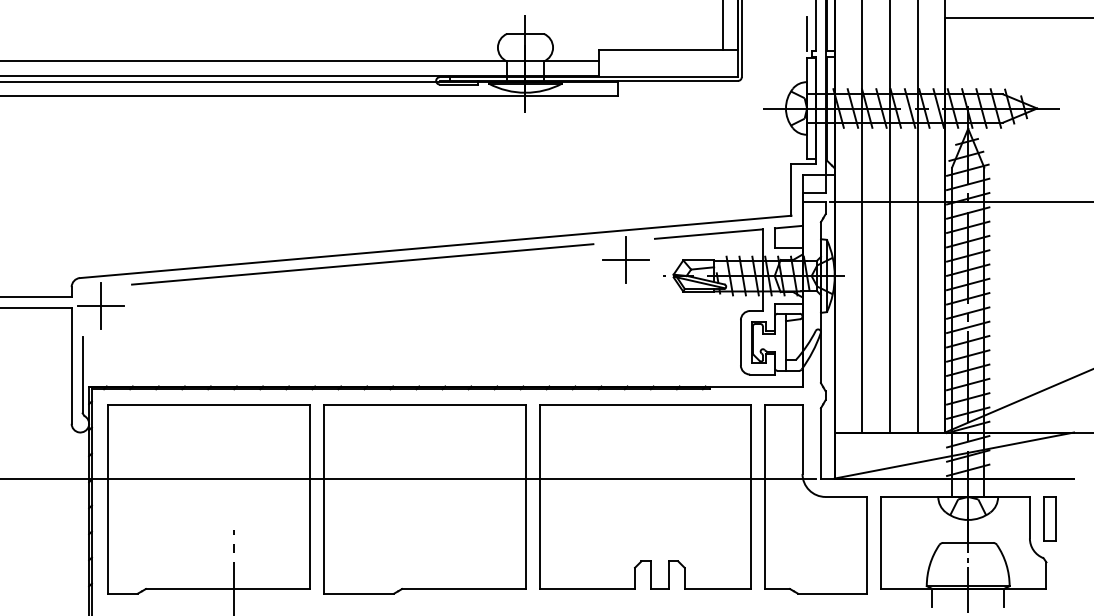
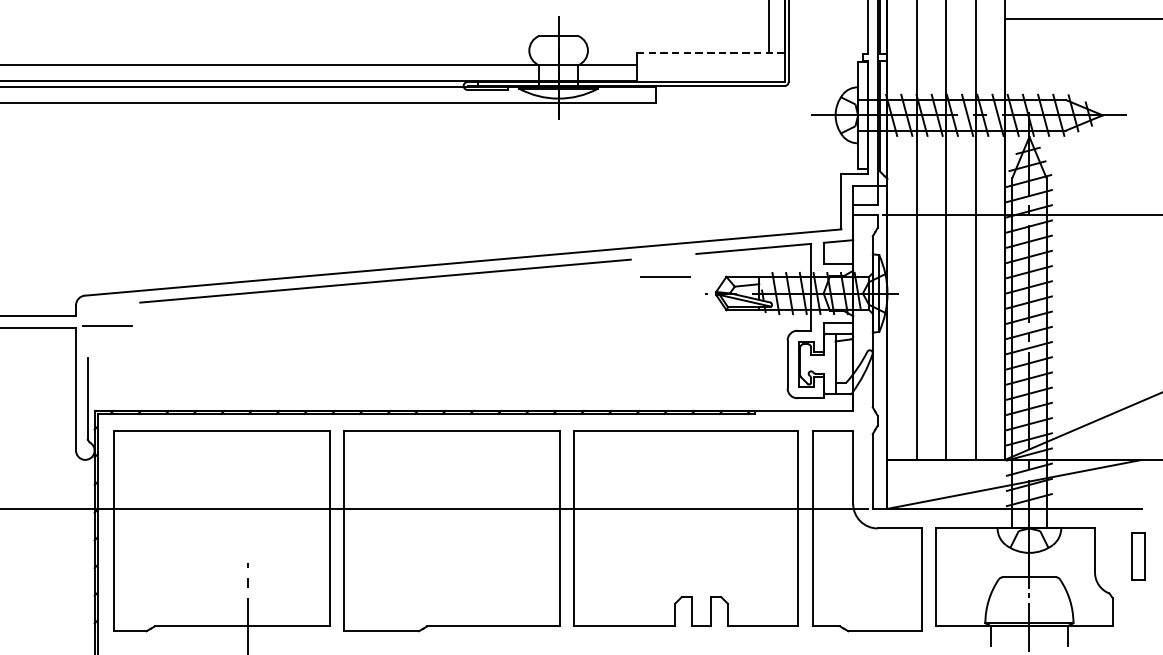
line: (807, 33) -> (858, 35), removed
line: (668, 49) -> (710, 52), solid -> dashed
line: (625, 260) -> (664, 276), removed
line: (101, 306) -> (107, 325), removed
part: (1049, 518) -> (1138, 555), moved

